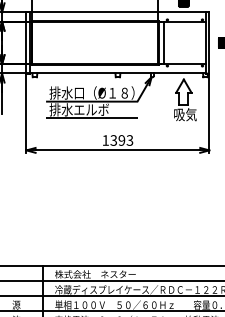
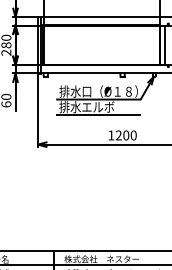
text: (121, 140) -> (125, 135), 1393 -> 1200

